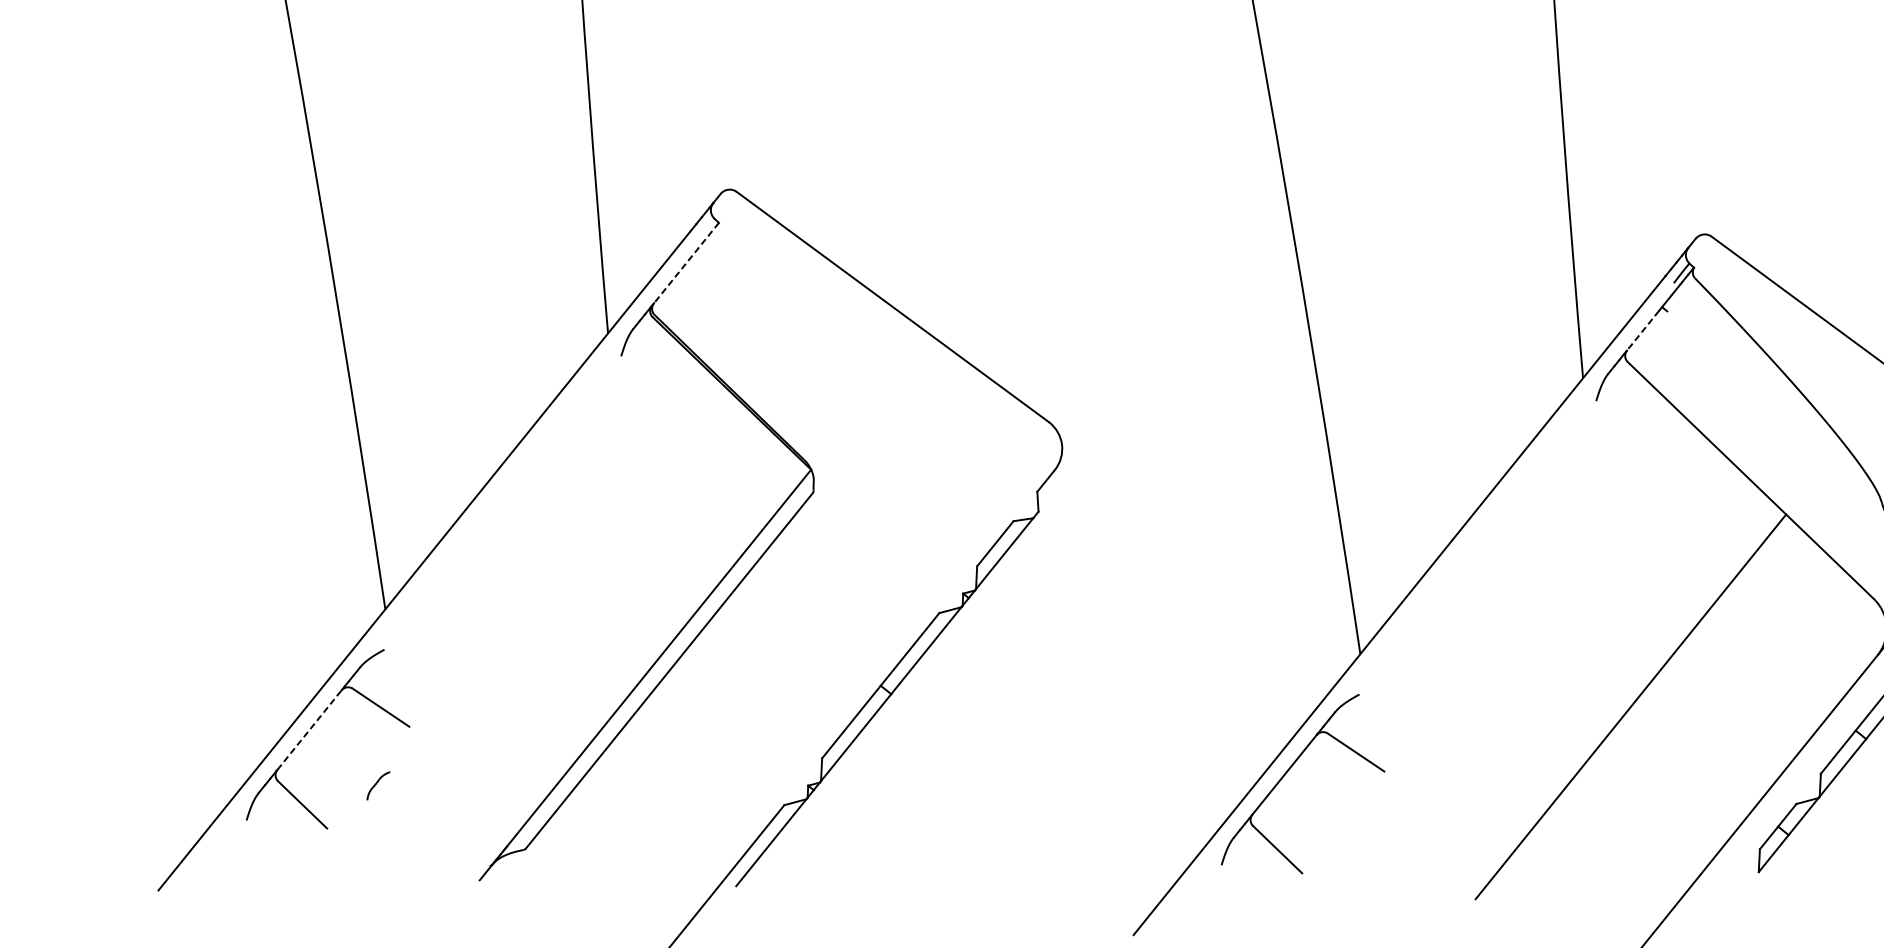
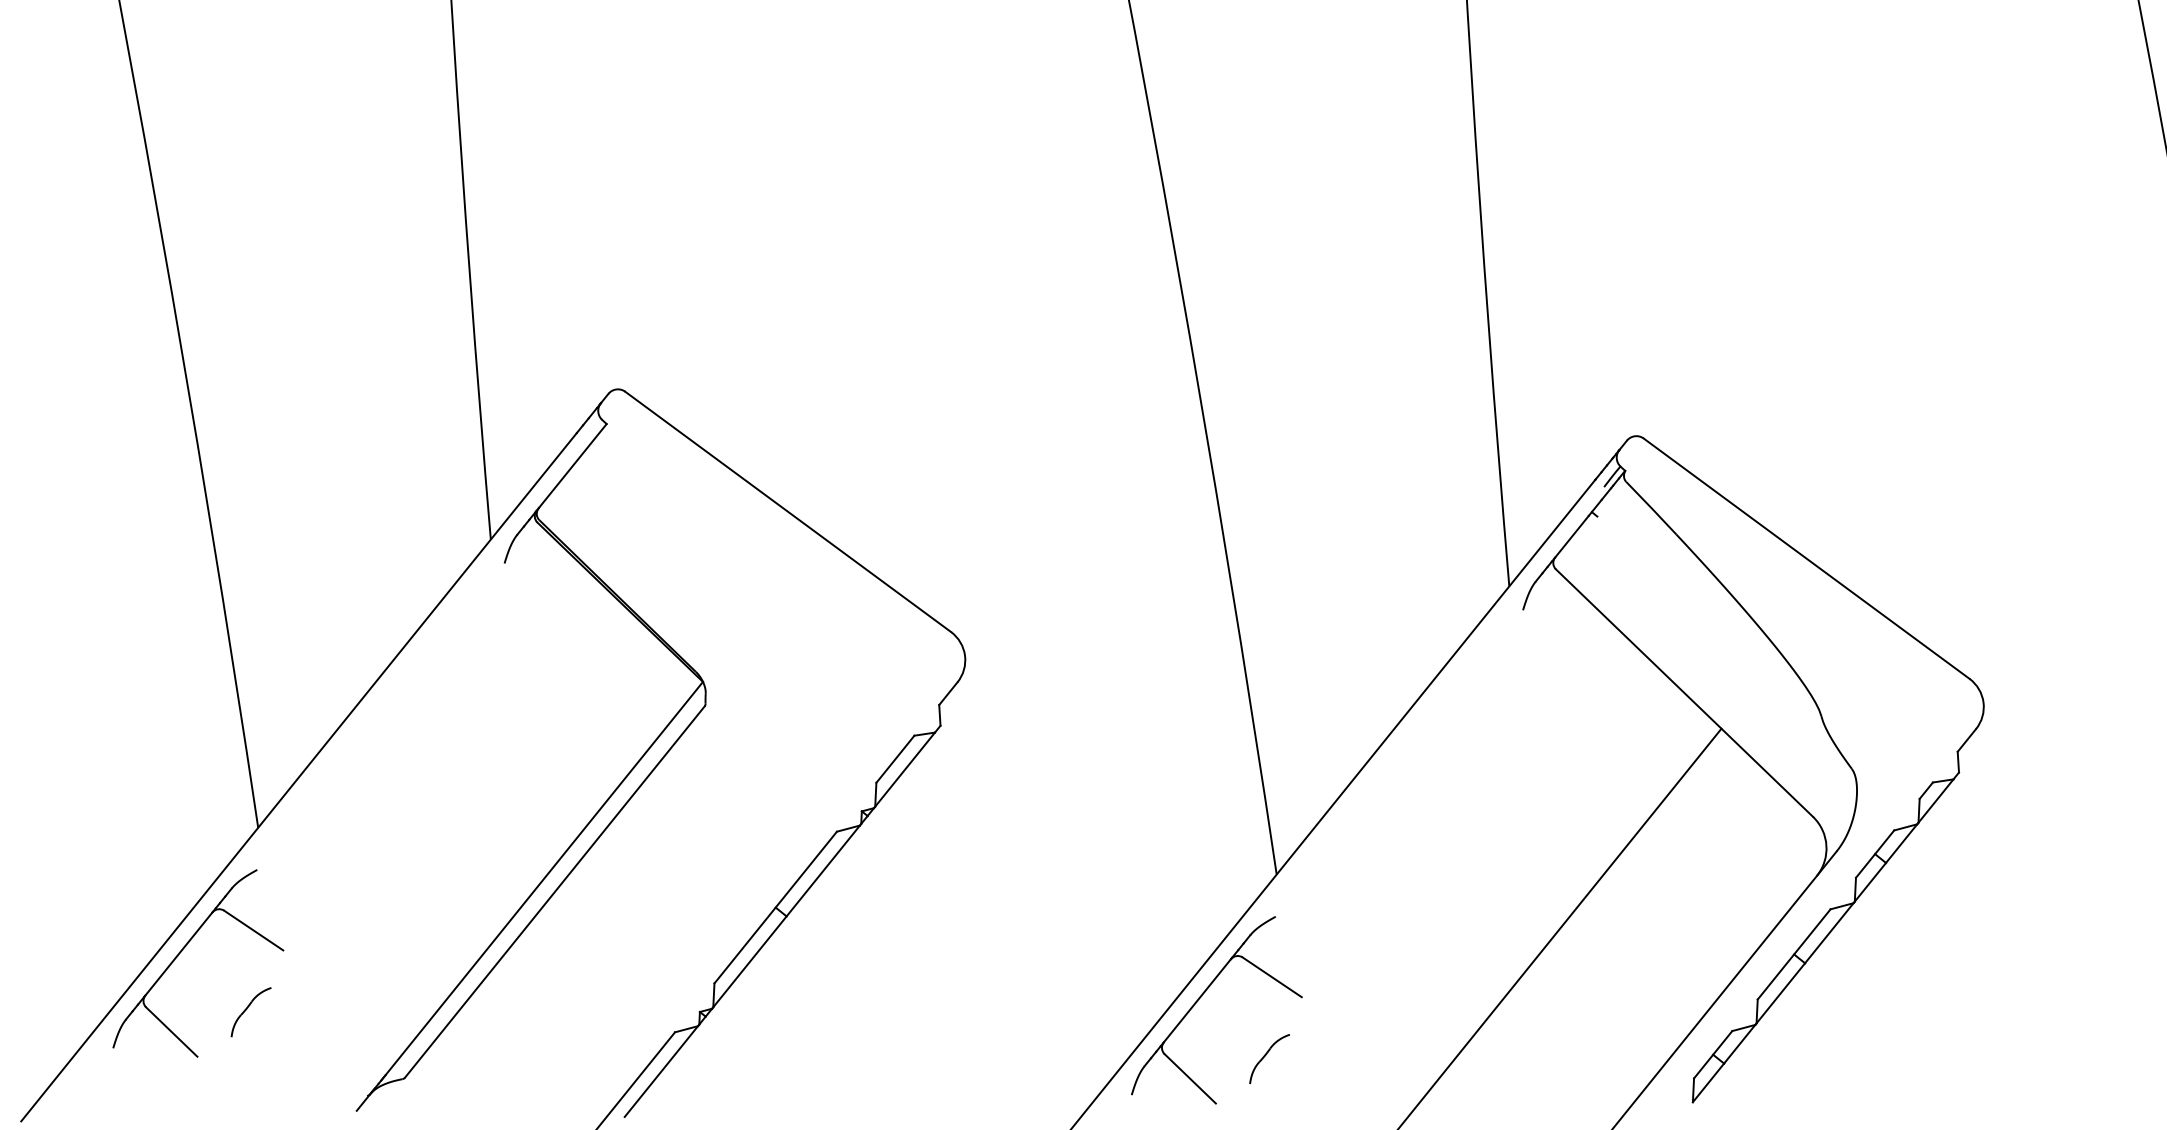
line: (686, 262) -> (572, 465), dashed -> solid
line: (1642, 330) -> (1571, 536), dashed -> solid
line: (310, 729) -> (179, 953), dashed -> solid
part: (377, 786) -> (250, 1012), size x1.67
part: (1353, 831) -> (1269, 1059), added

